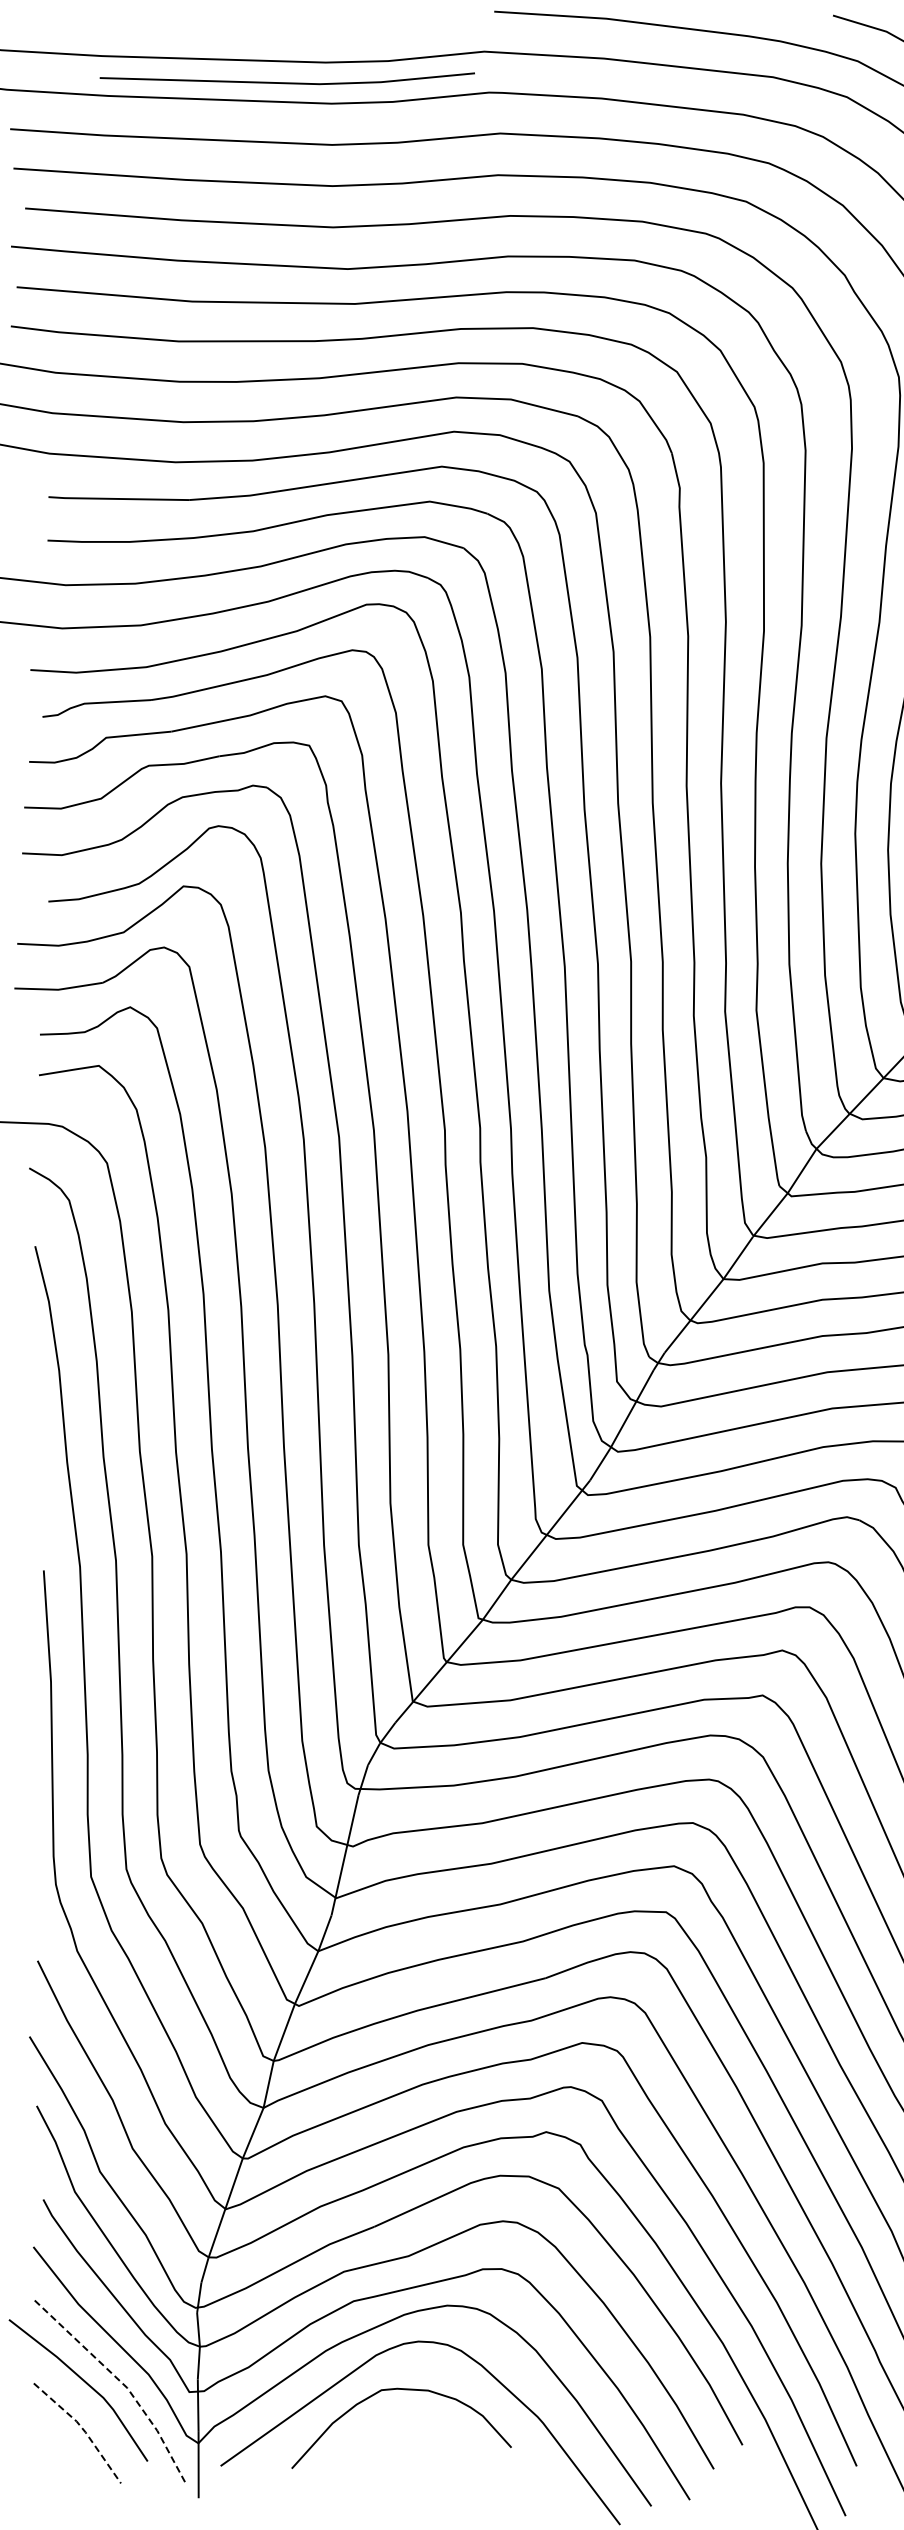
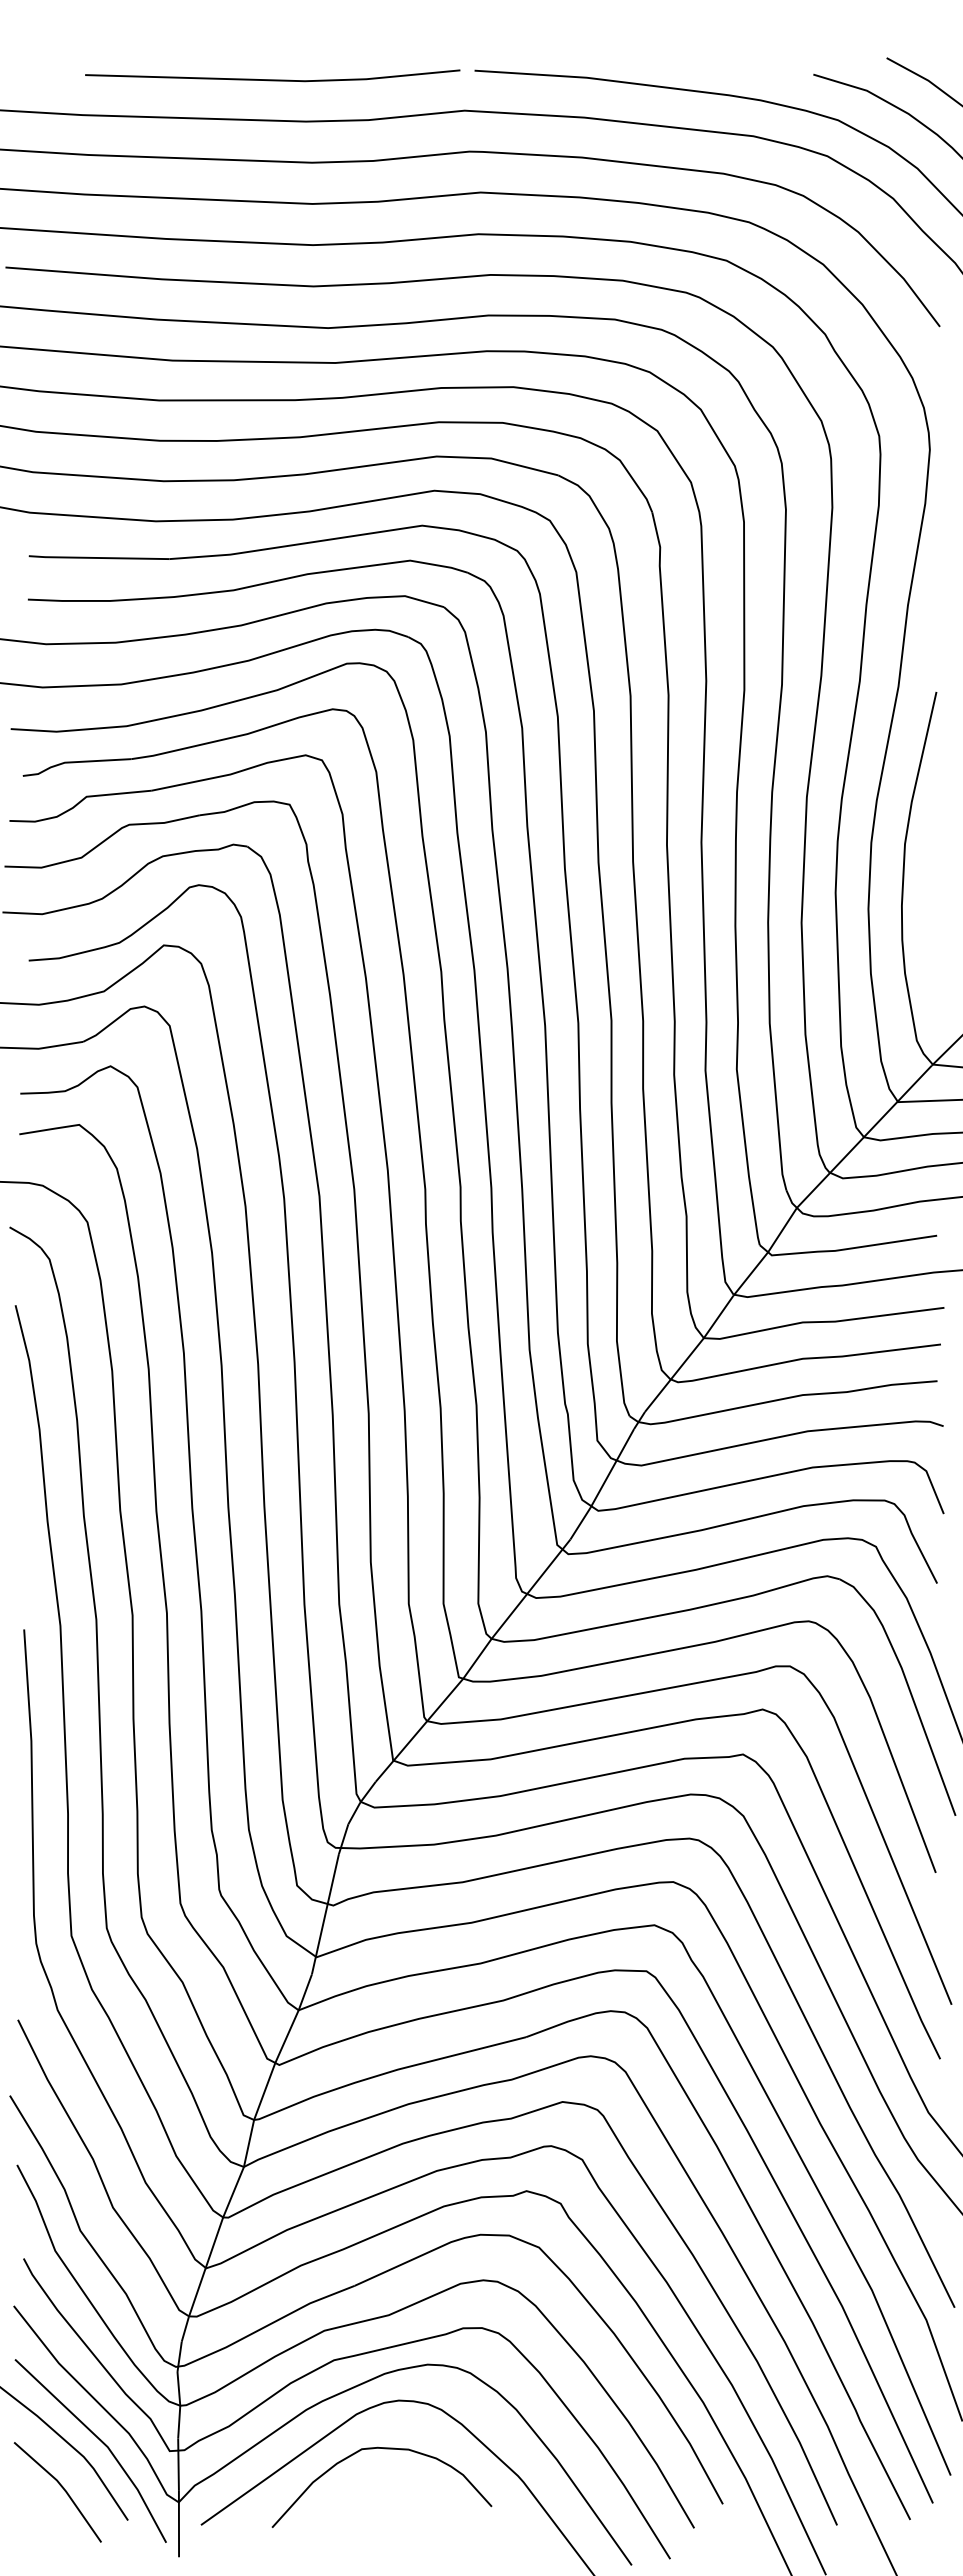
line: (287, 82) -> (272, 79), moved
line: (123, 2384) -> (103, 2443), dashed -> solid
line: (83, 2428) -> (63, 2487), dashed -> solid

